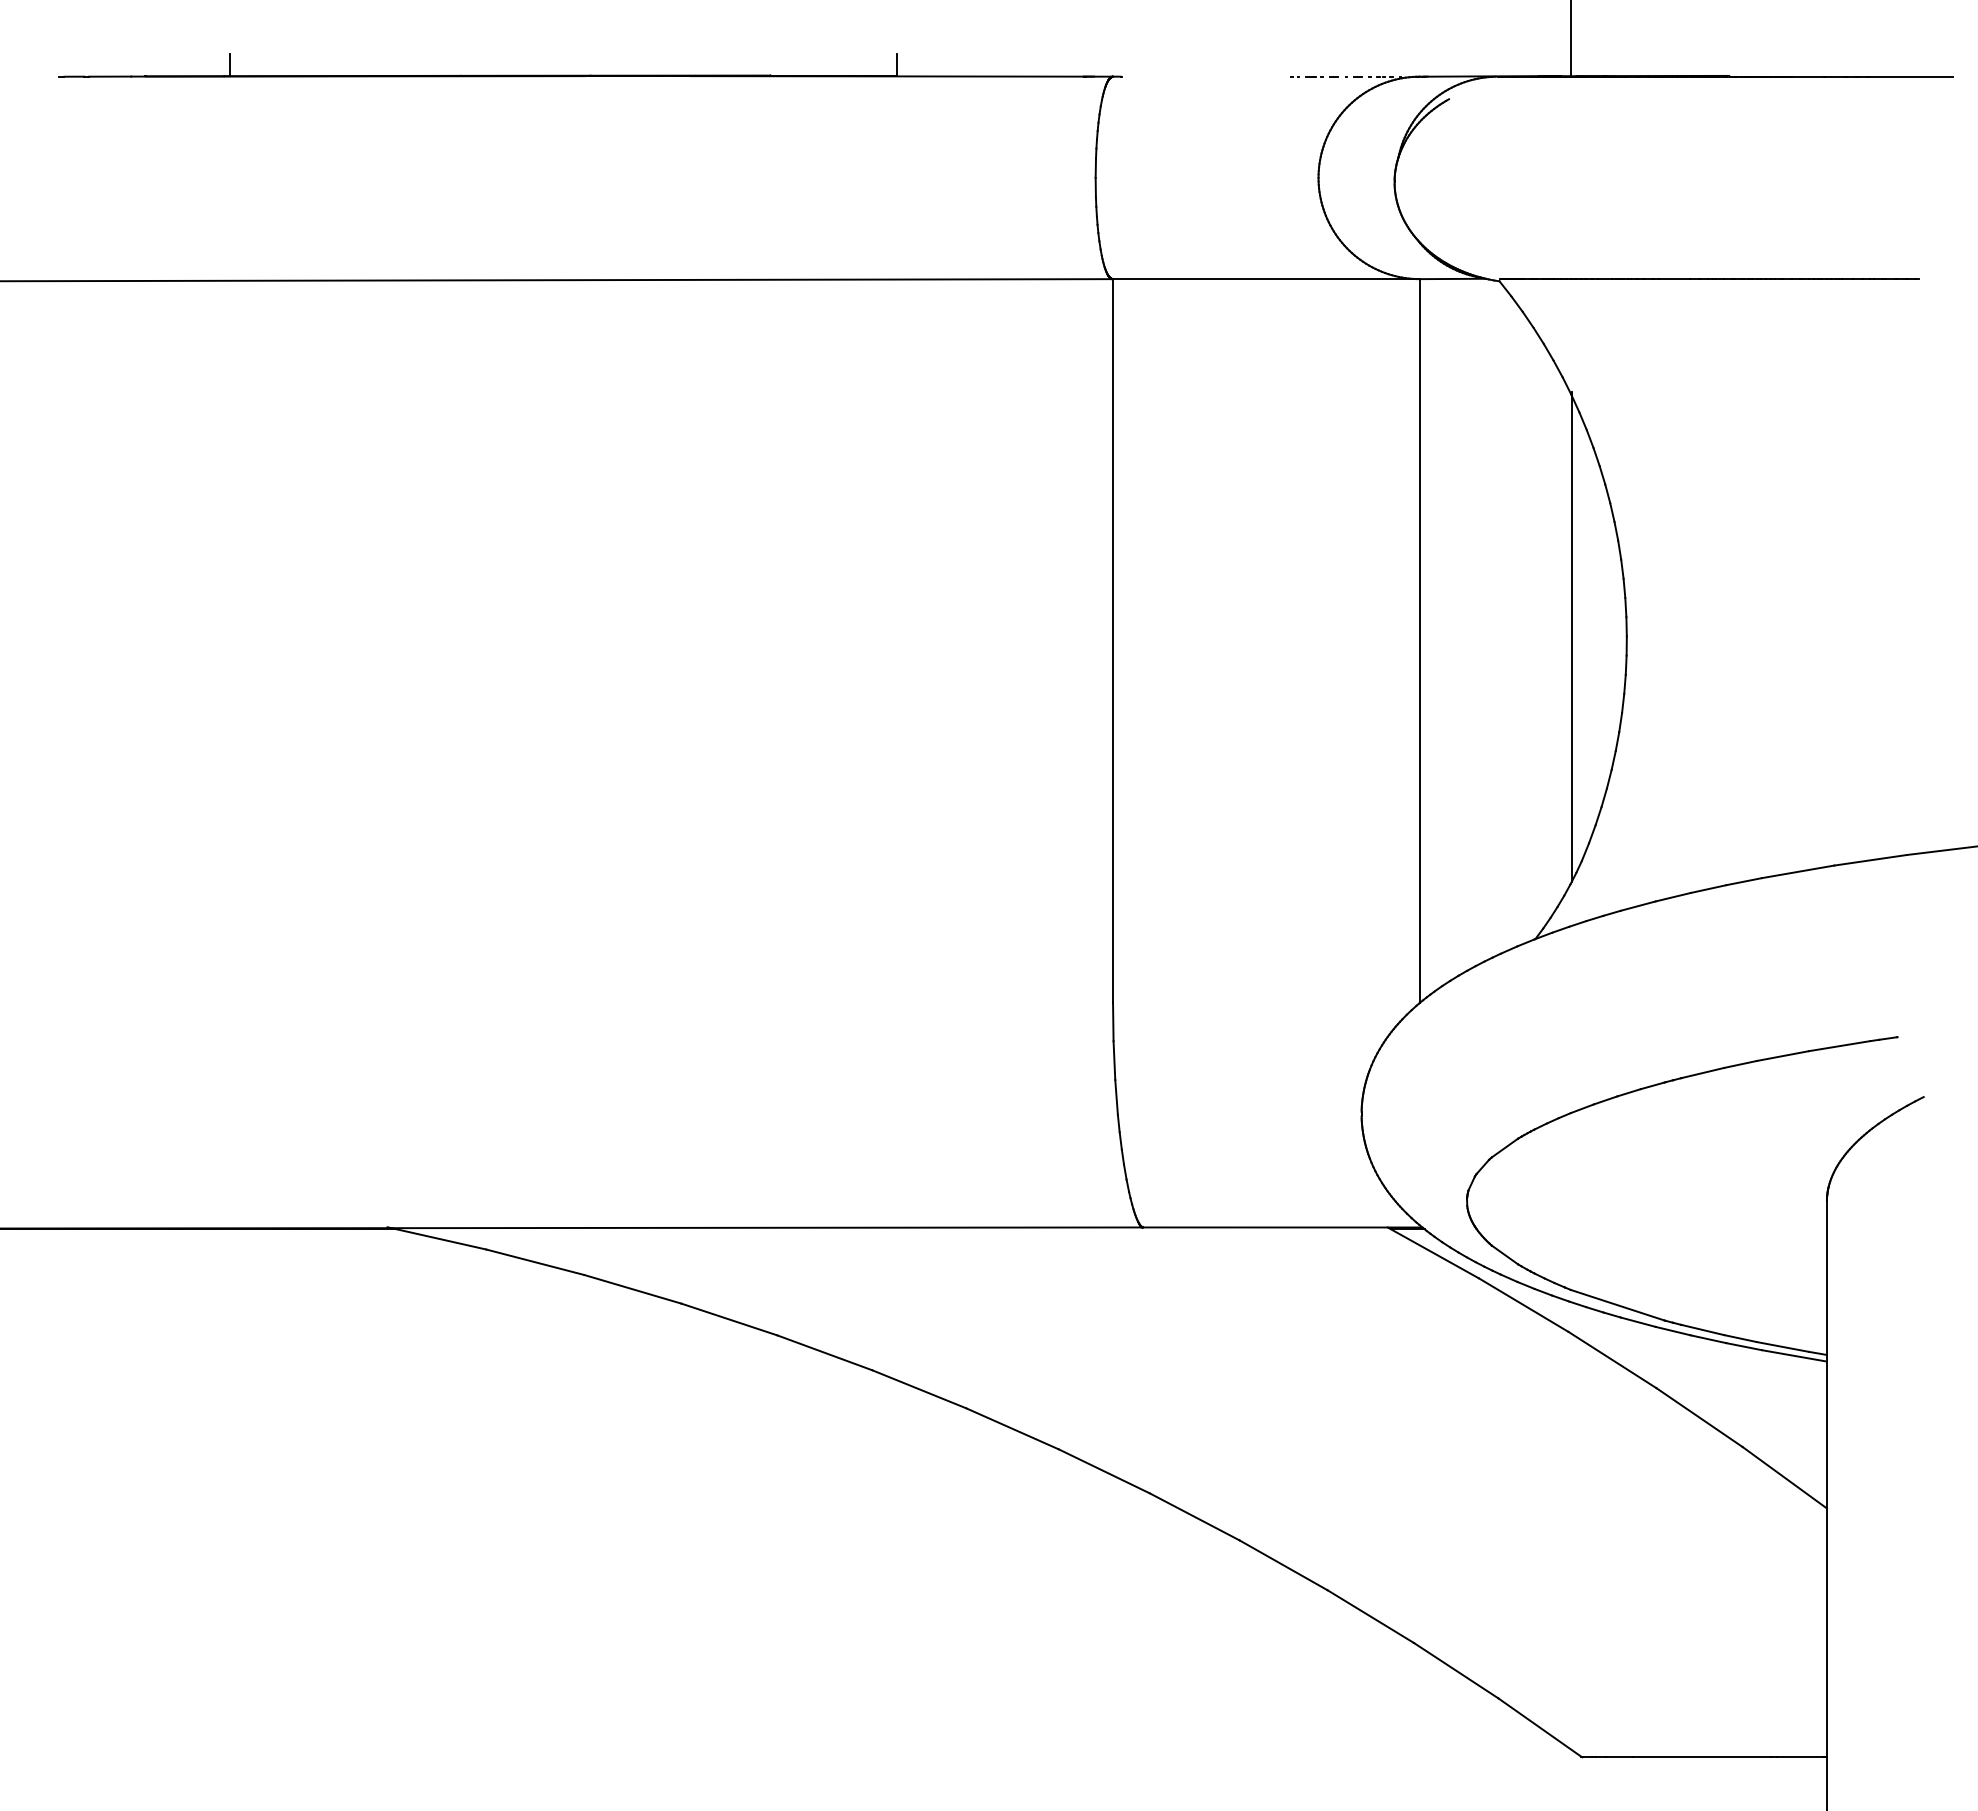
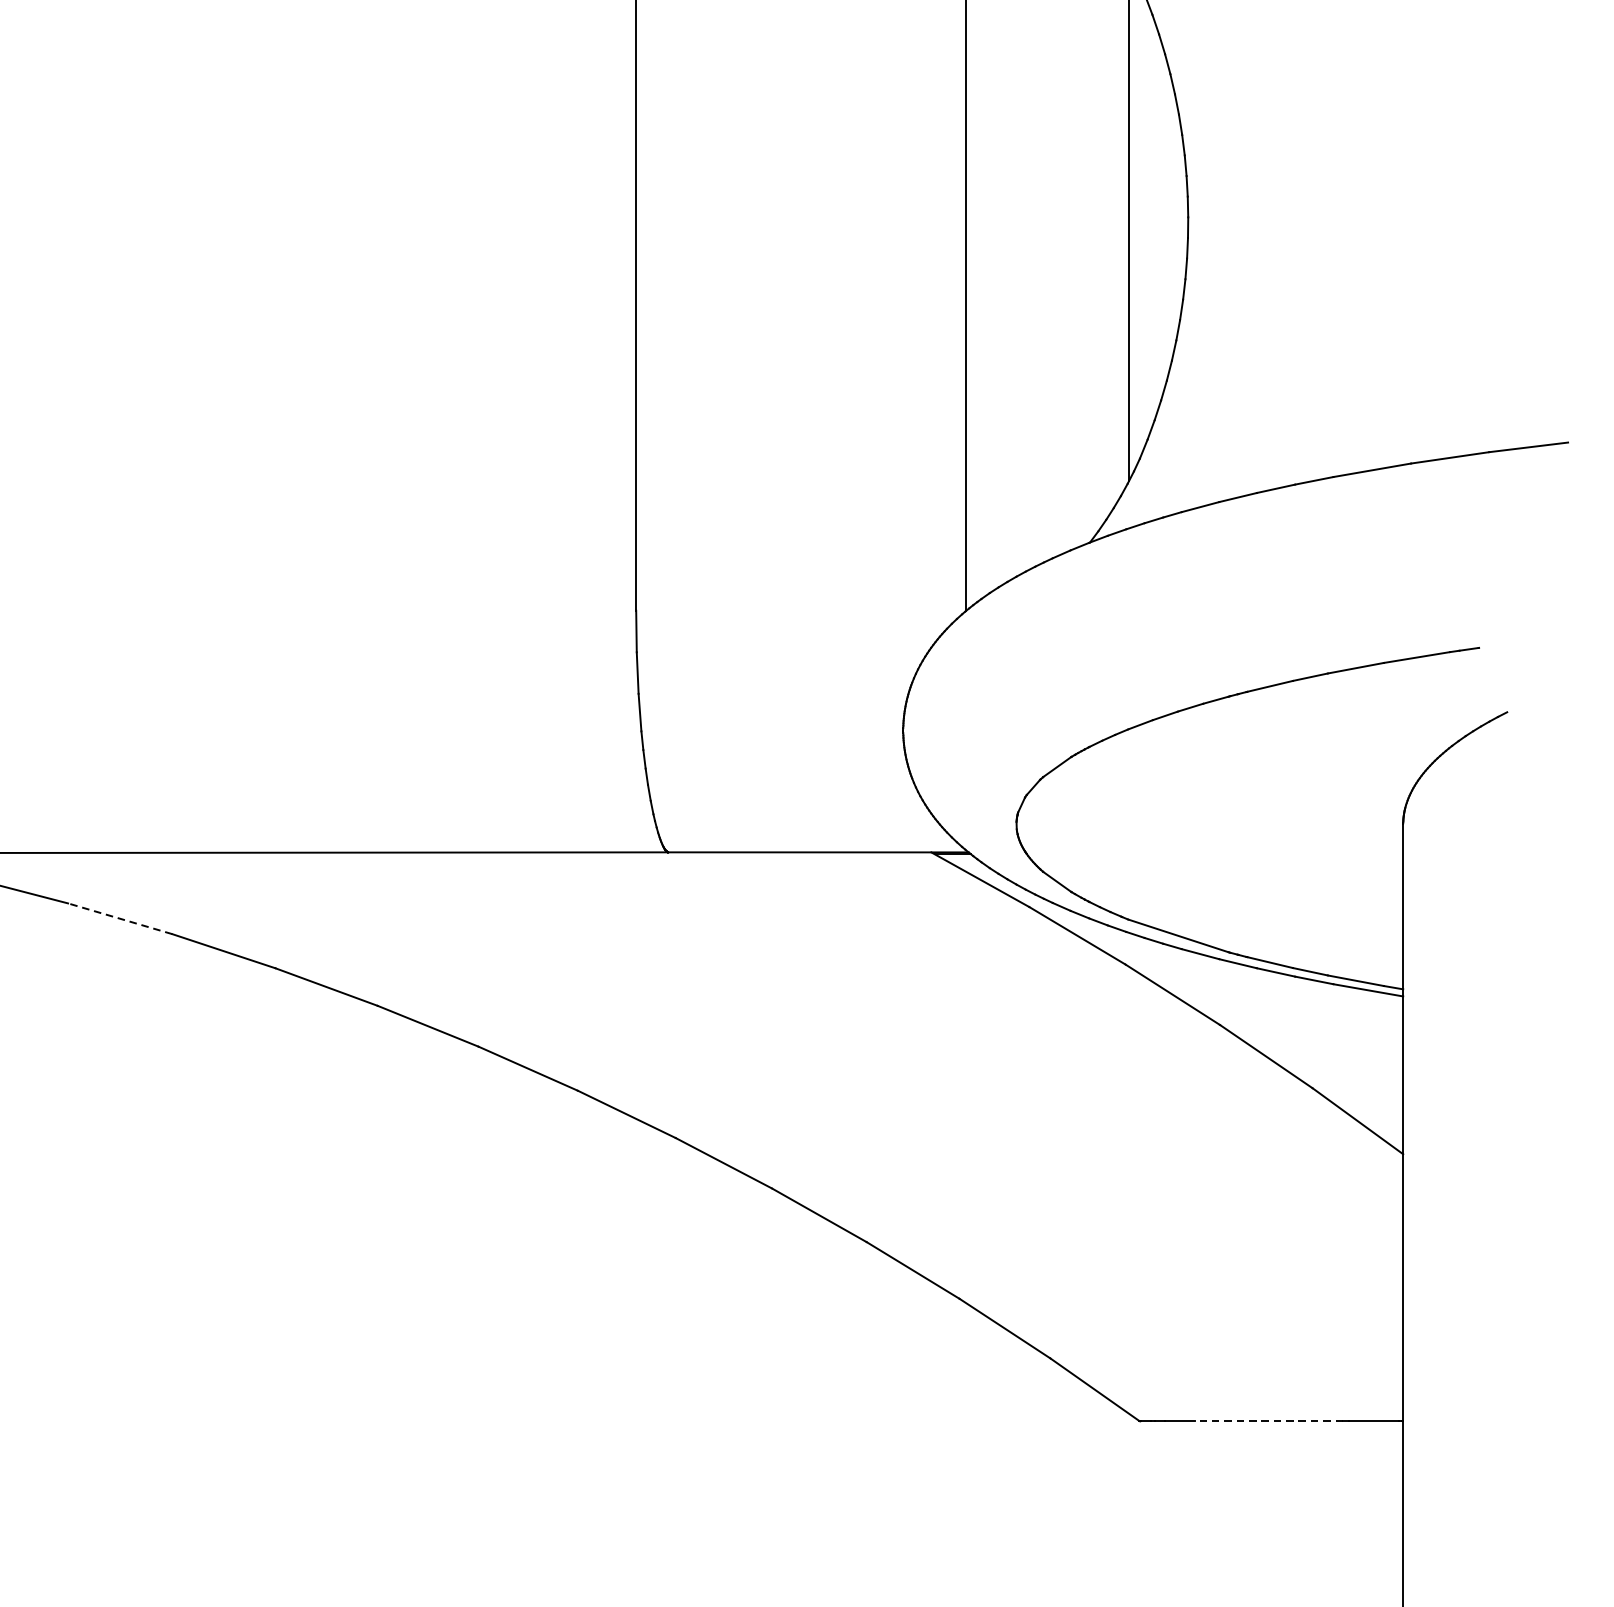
line: (632, 1289) -> (119, 919), solid -> dashed
line: (1702, 1756) -> (1269, 1420), solid -> dashed

